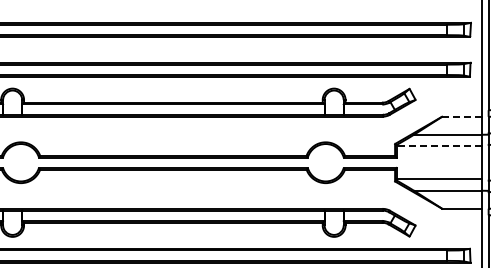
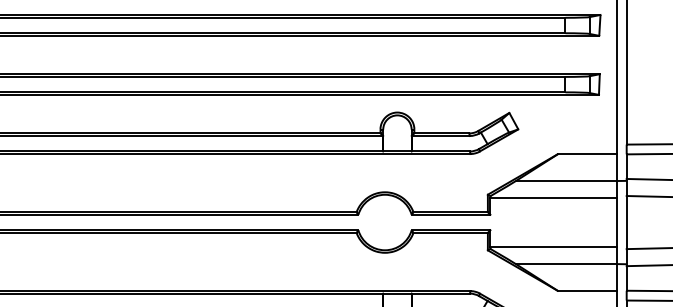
line: (462, 116) -> (587, 153), dashed -> solid
line: (439, 146) -> (553, 198), dashed -> solid

